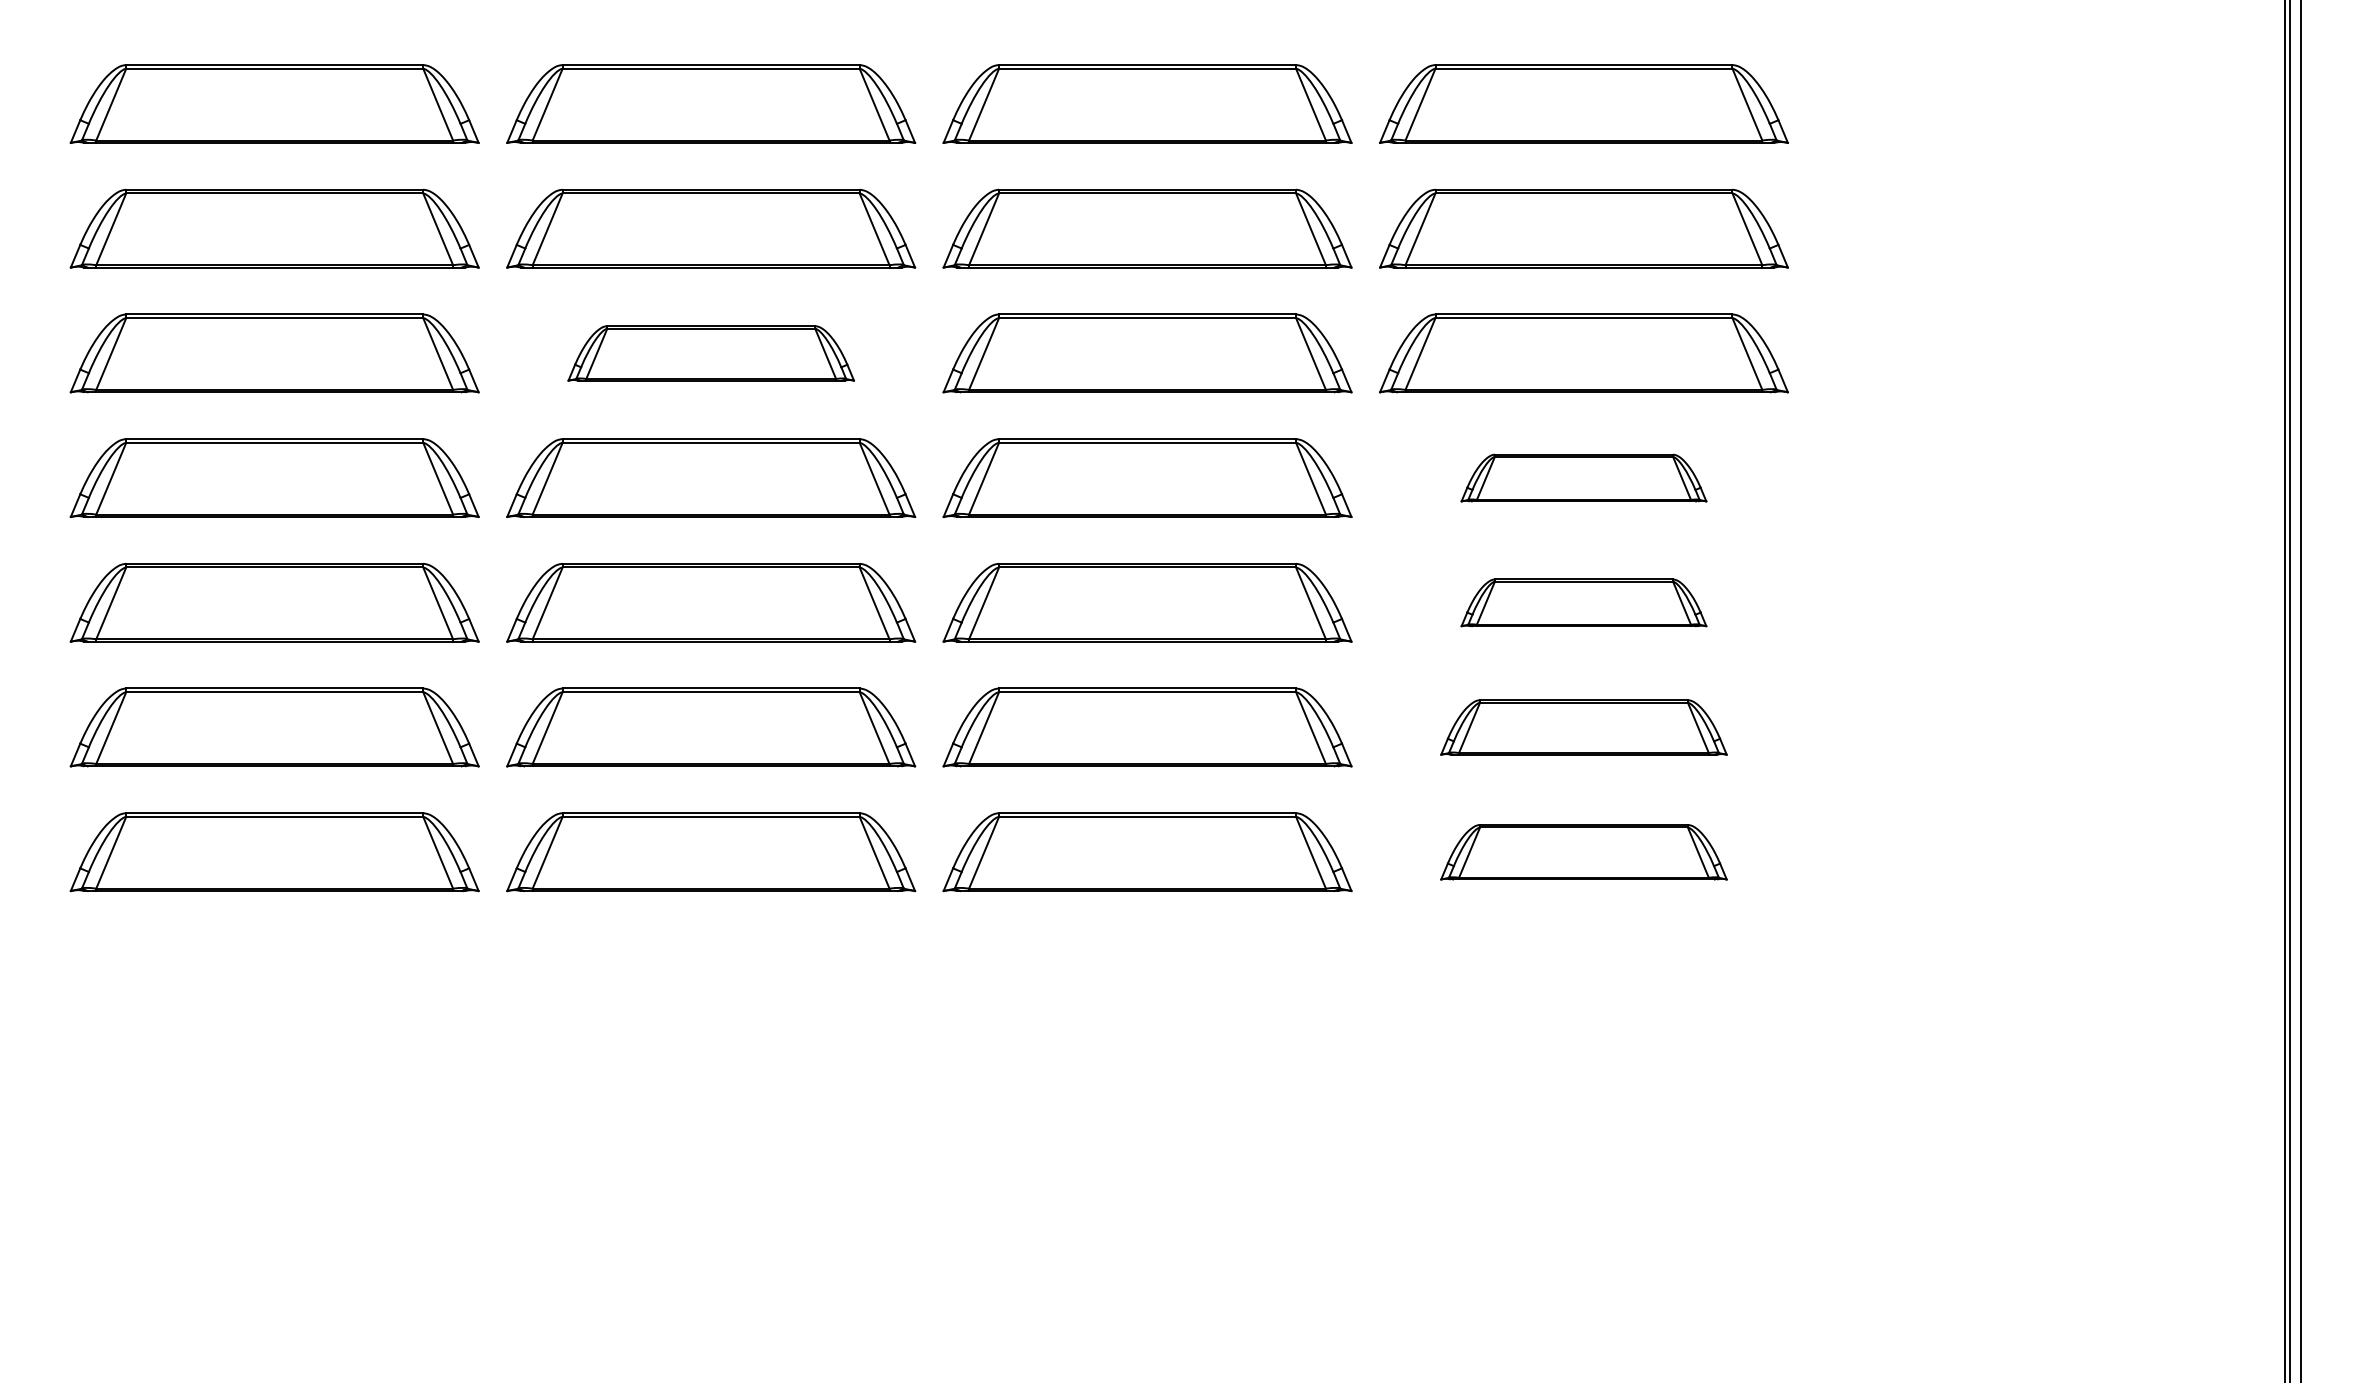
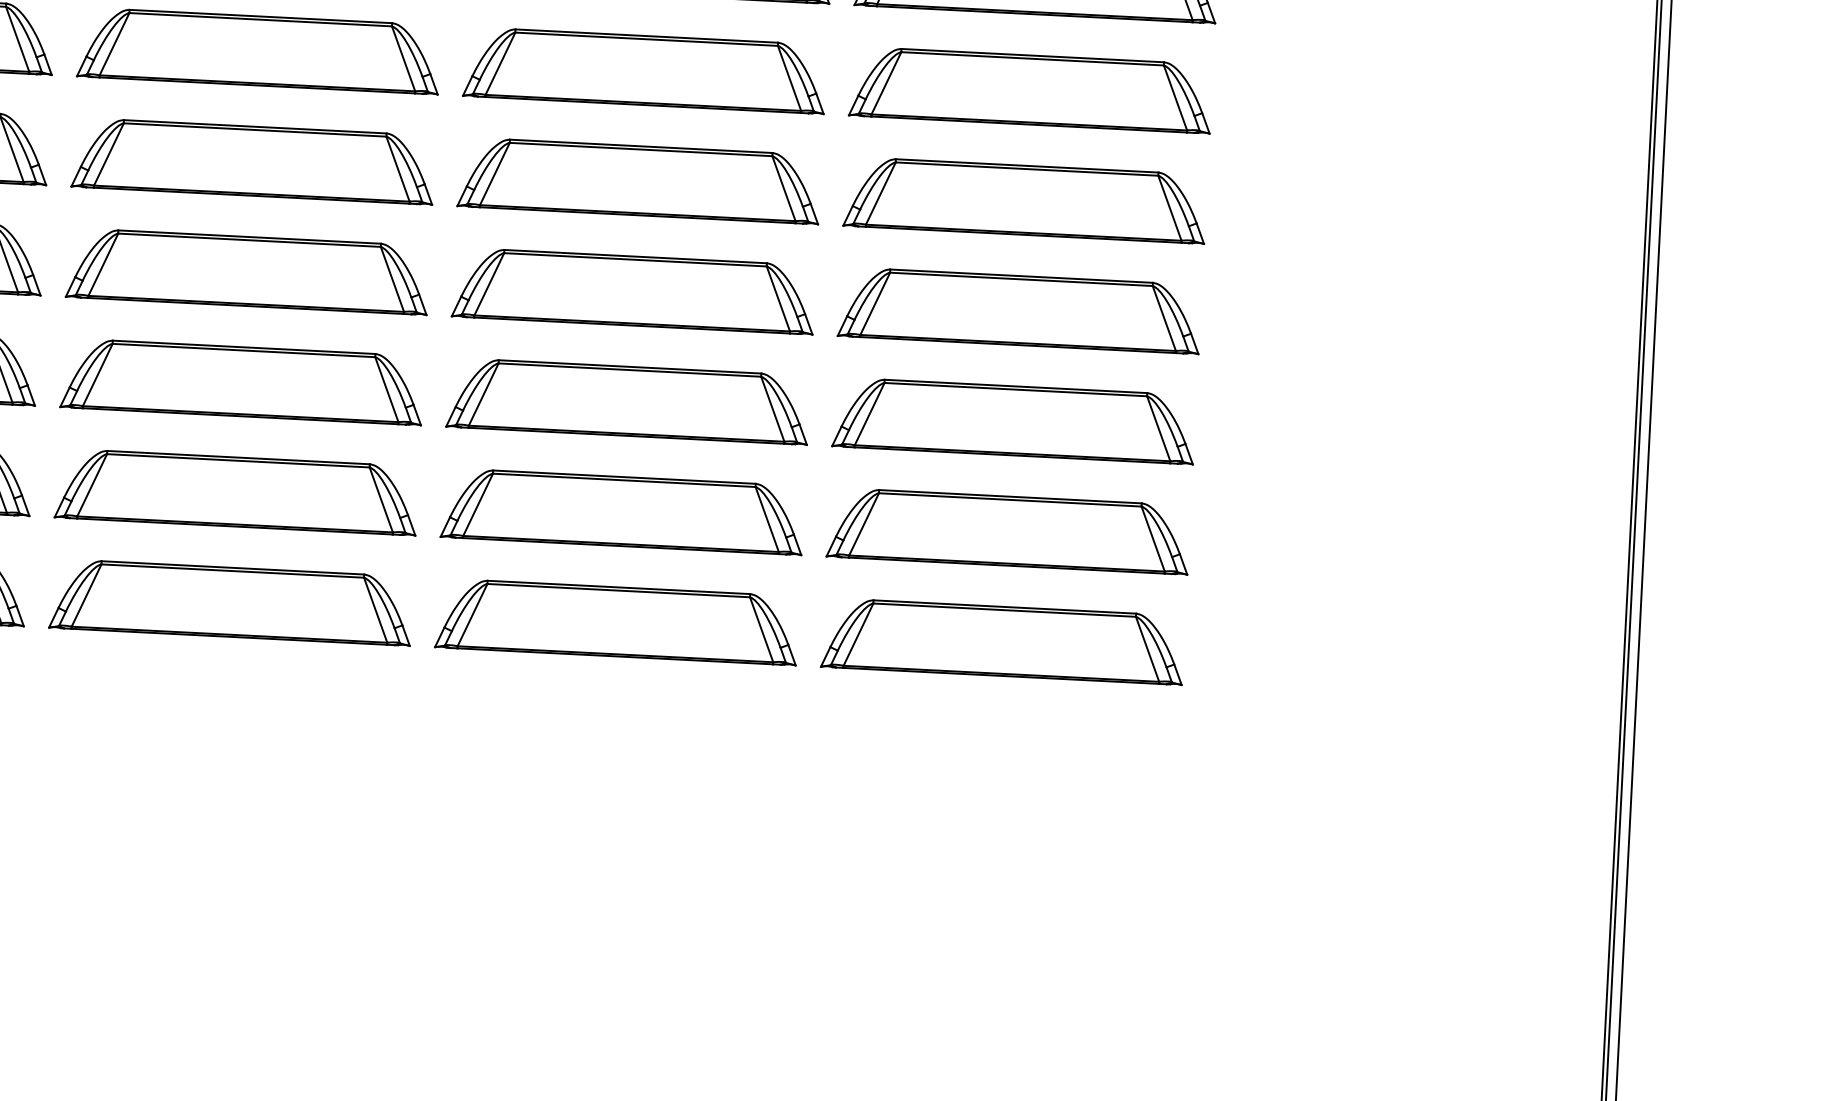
part: (711, 353) -> (253, 161), size x1.43
part: (1583, 477) -> (1019, 310), size x1.67
part: (1583, 602) -> (1013, 420), size x1.67
part: (1583, 727) -> (1008, 531), size x1.43
part: (1583, 852) -> (1002, 641), size x1.43

